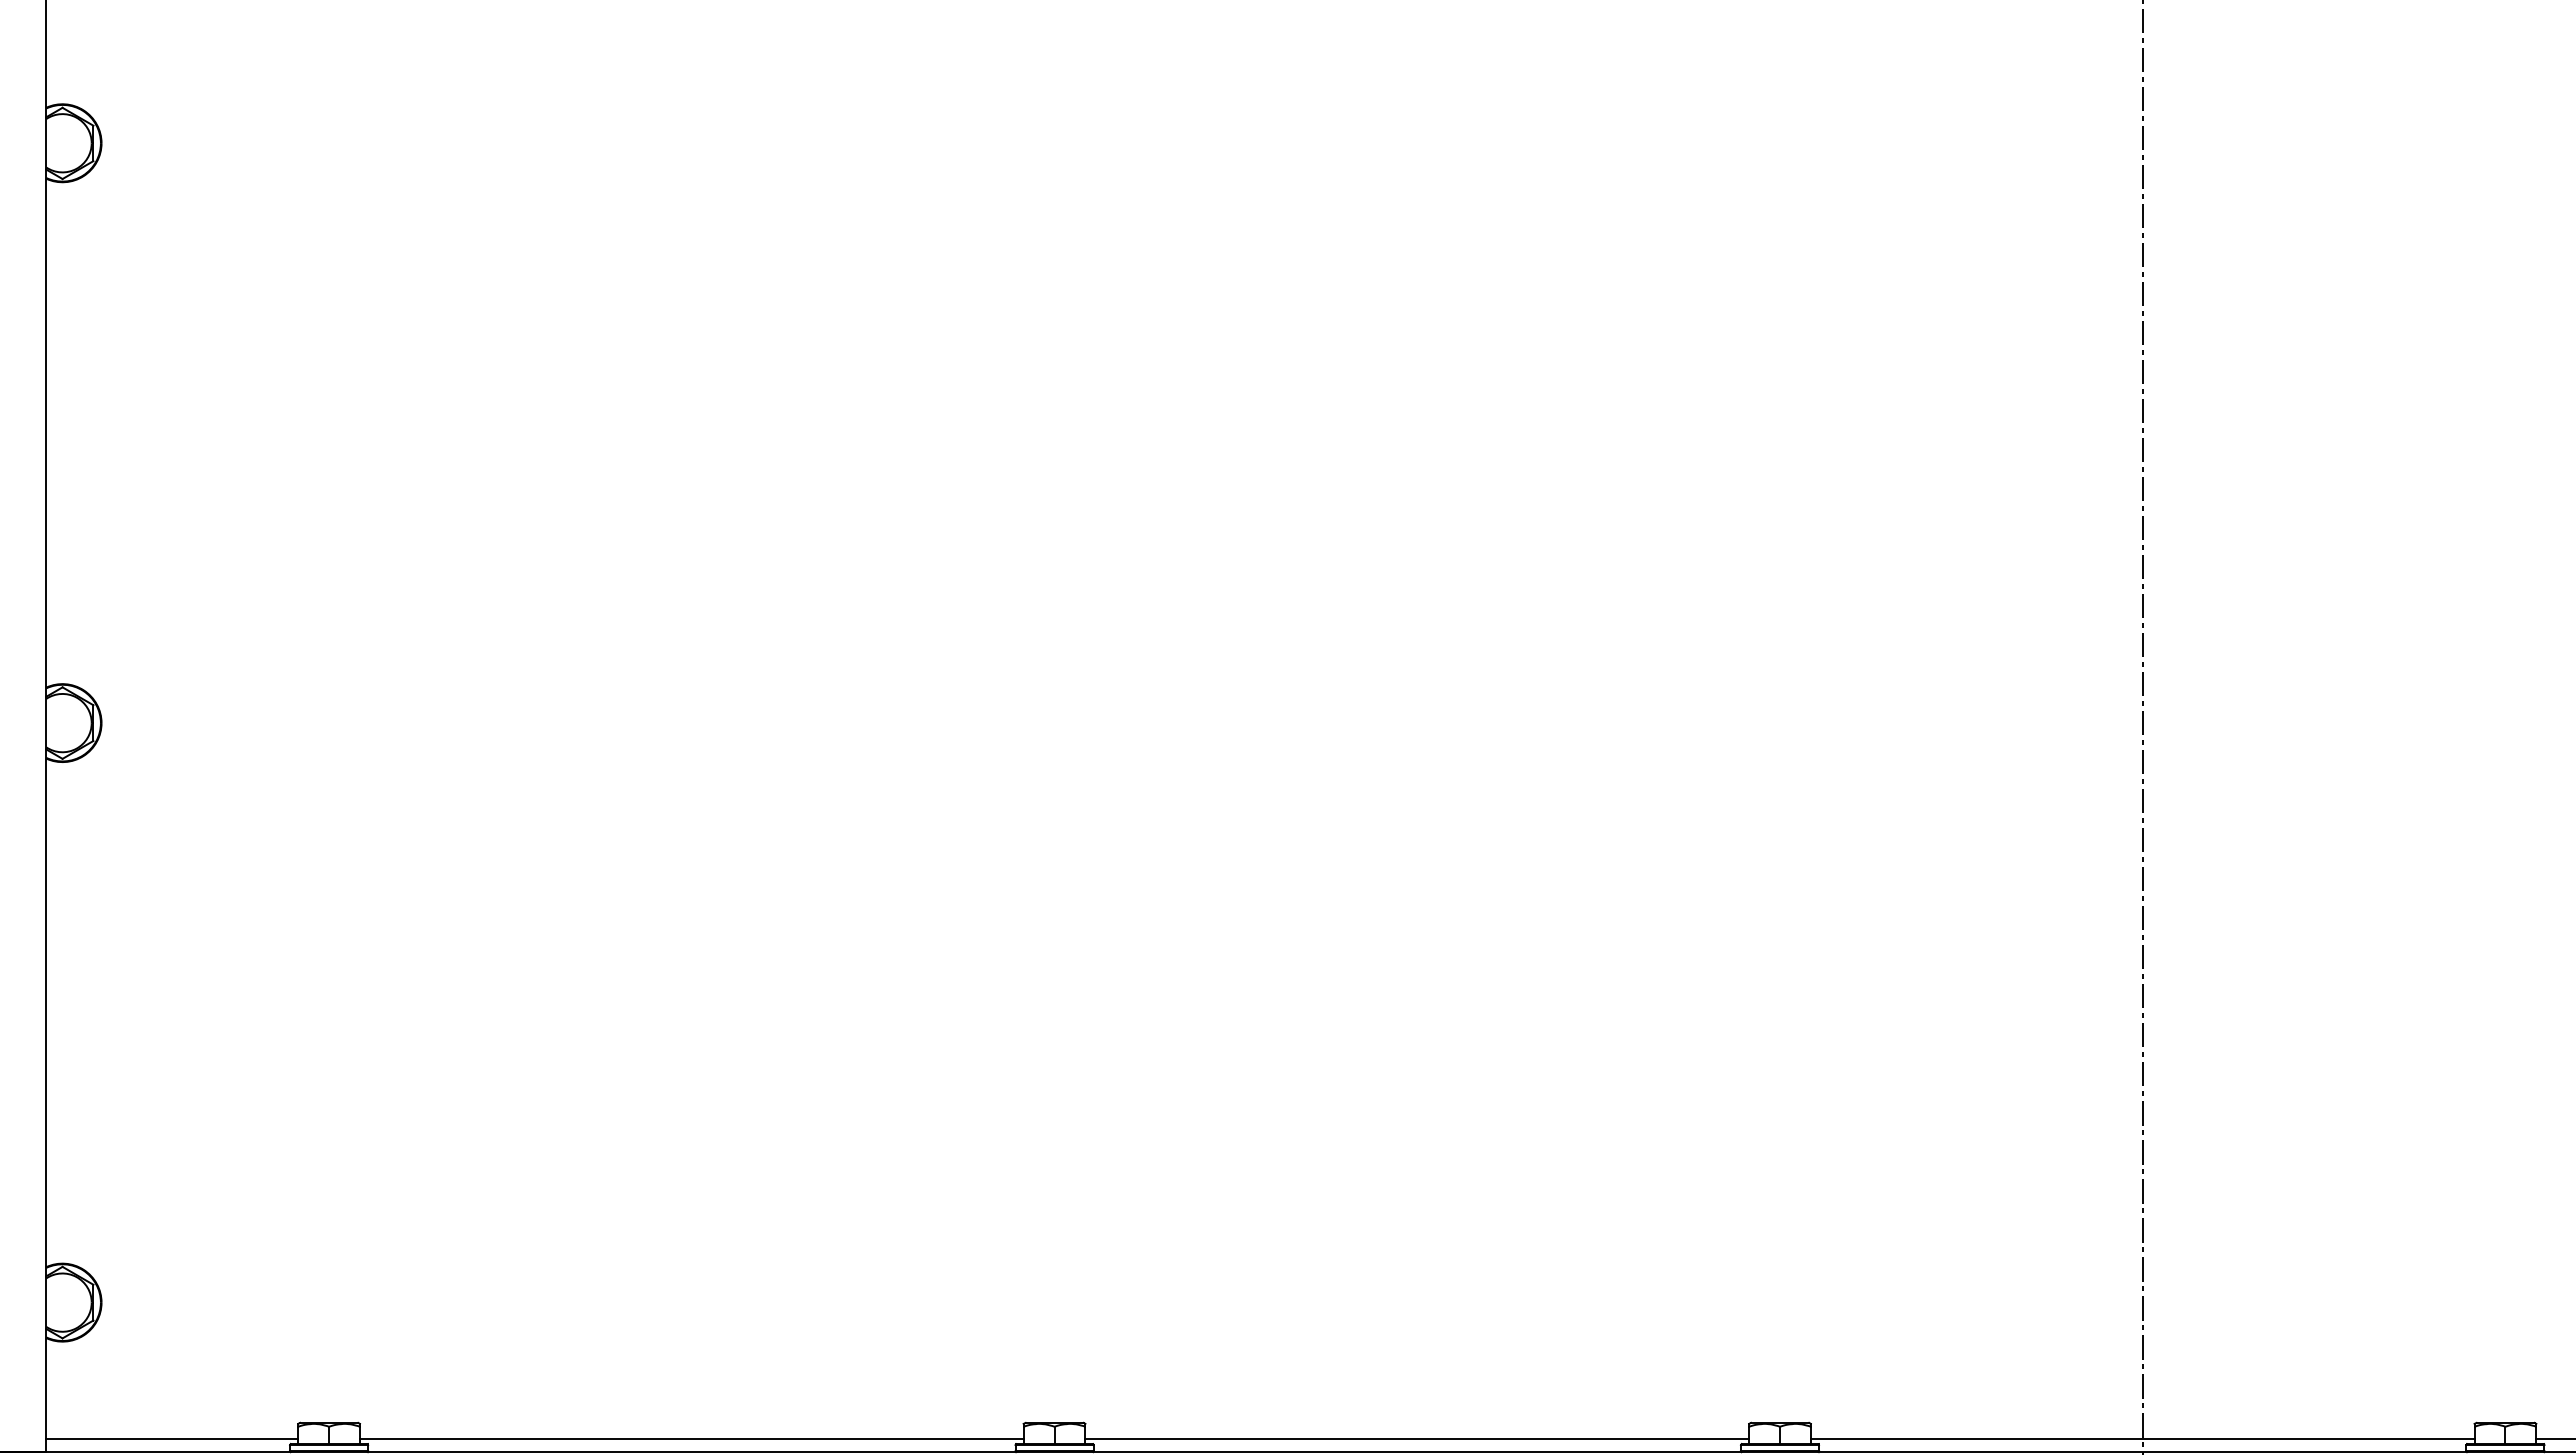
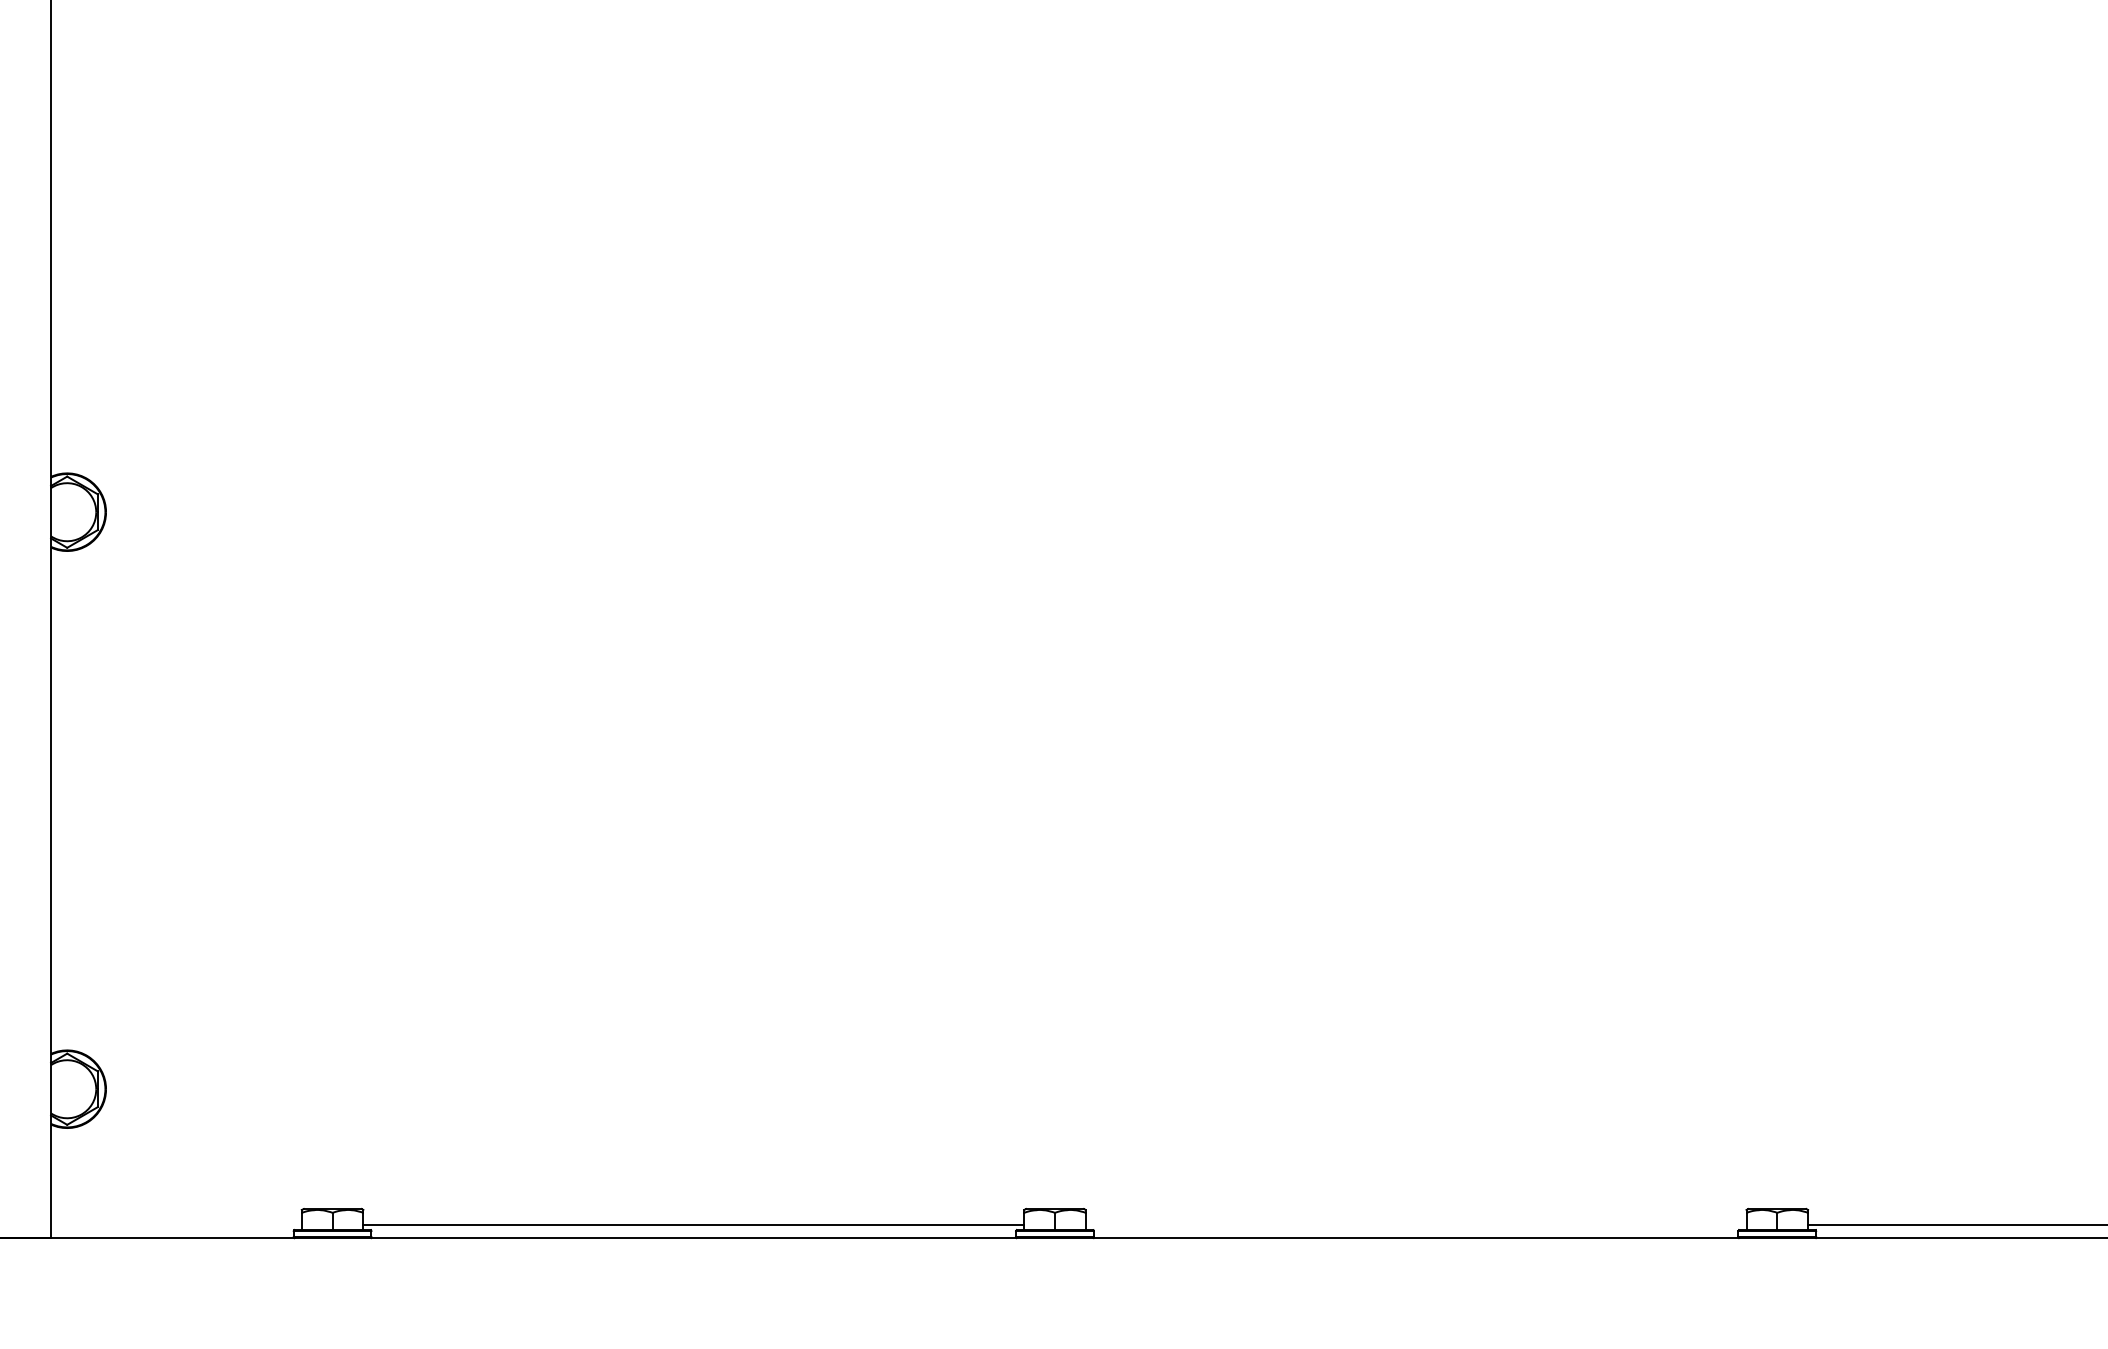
line: (172, 1439) -> (176, 1225), removed
line: (1417, 1439) -> (1416, 1225), removed

